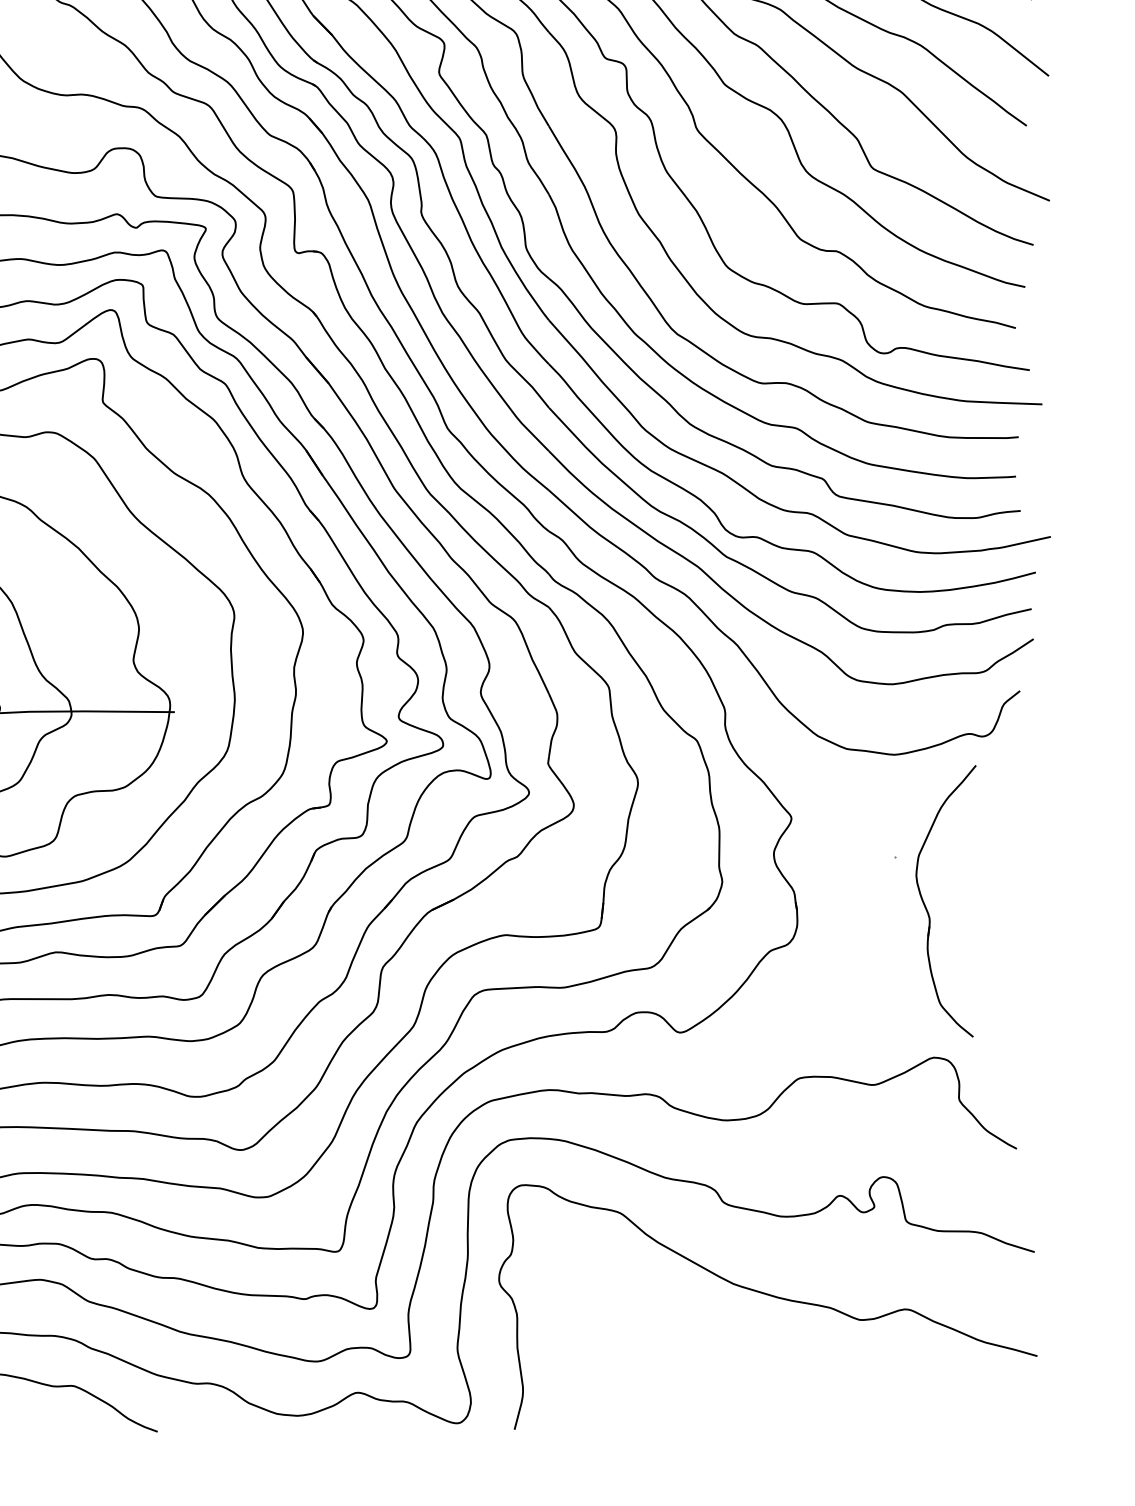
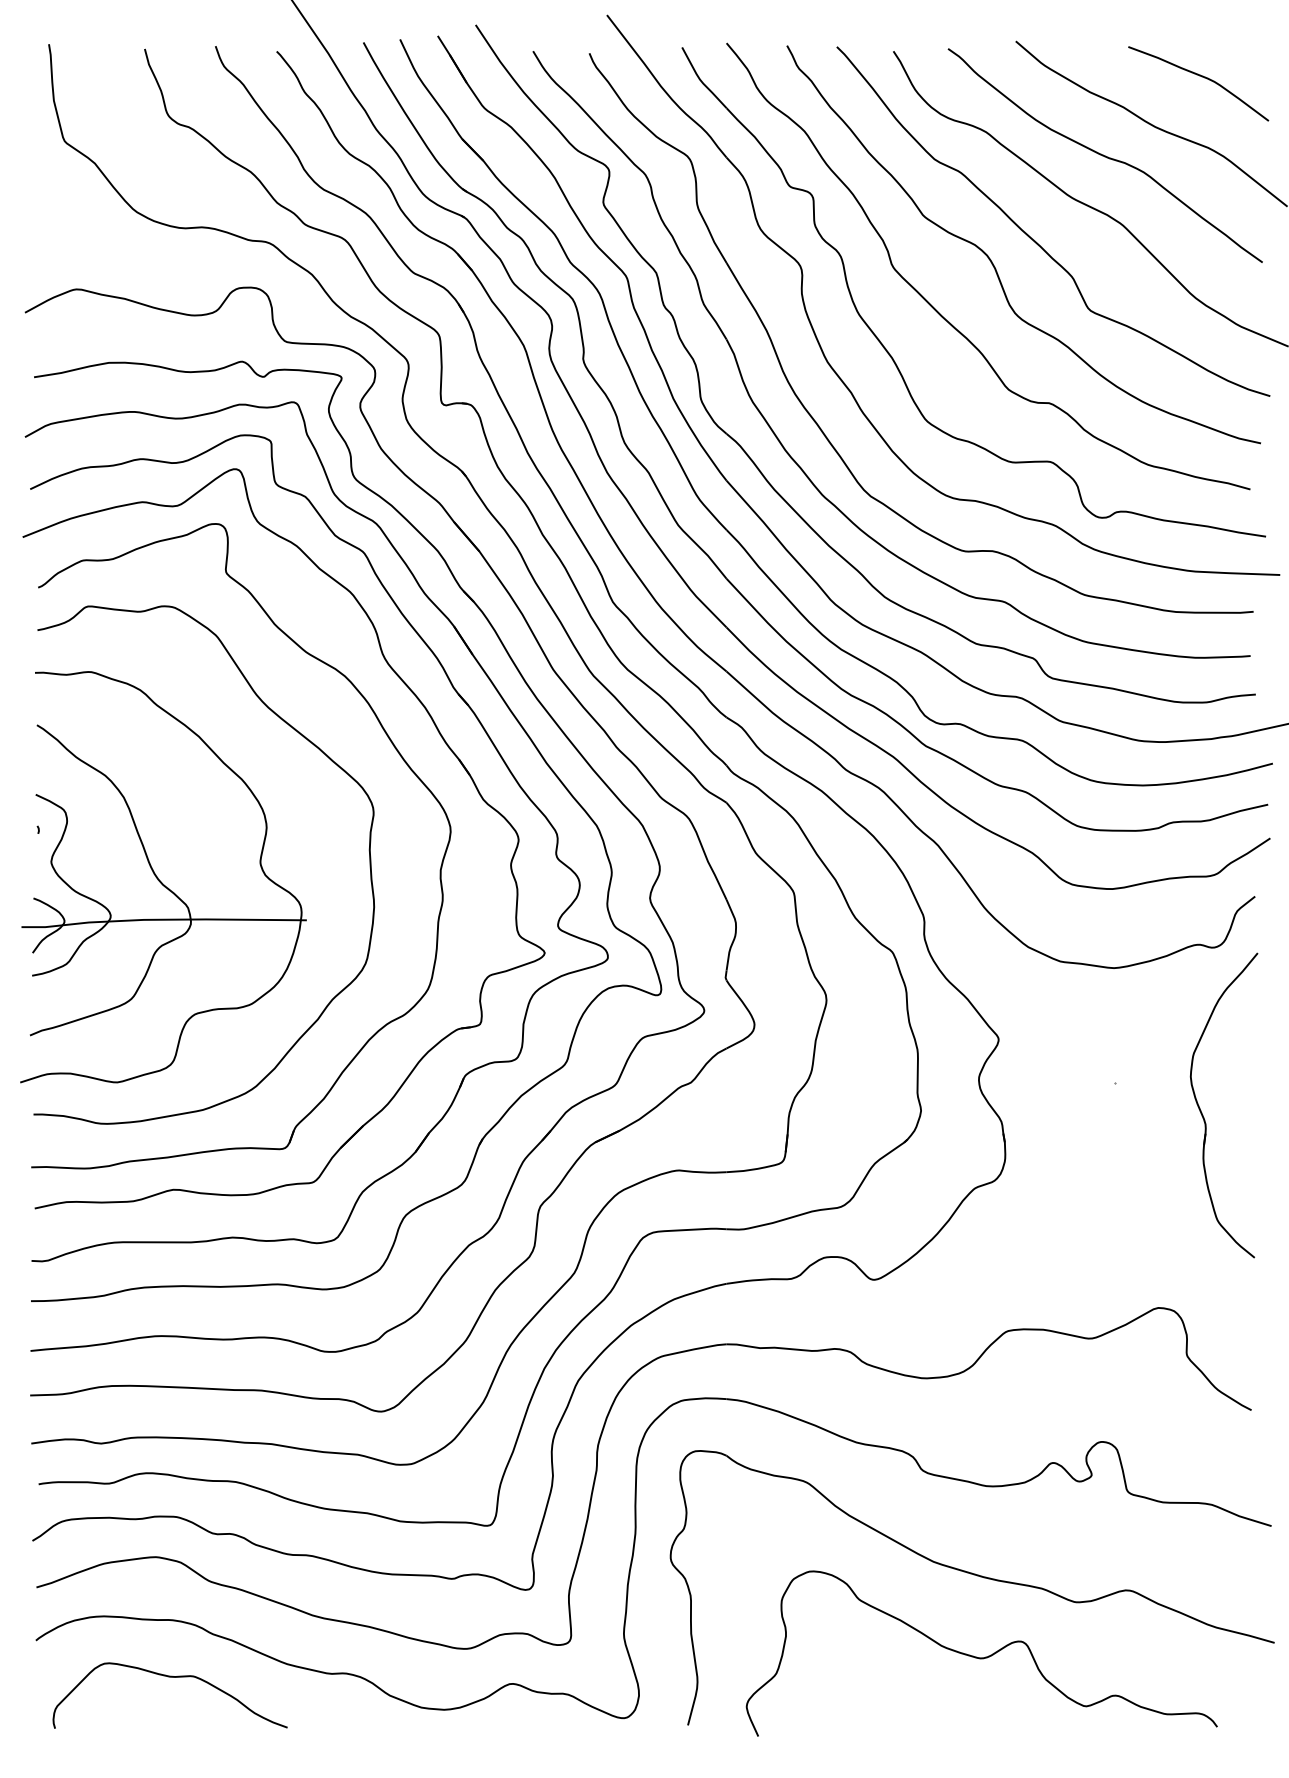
part: (926, 907) -> (1202, 1112), moved
curve: (776, 1369) -> (981, 1657), added

